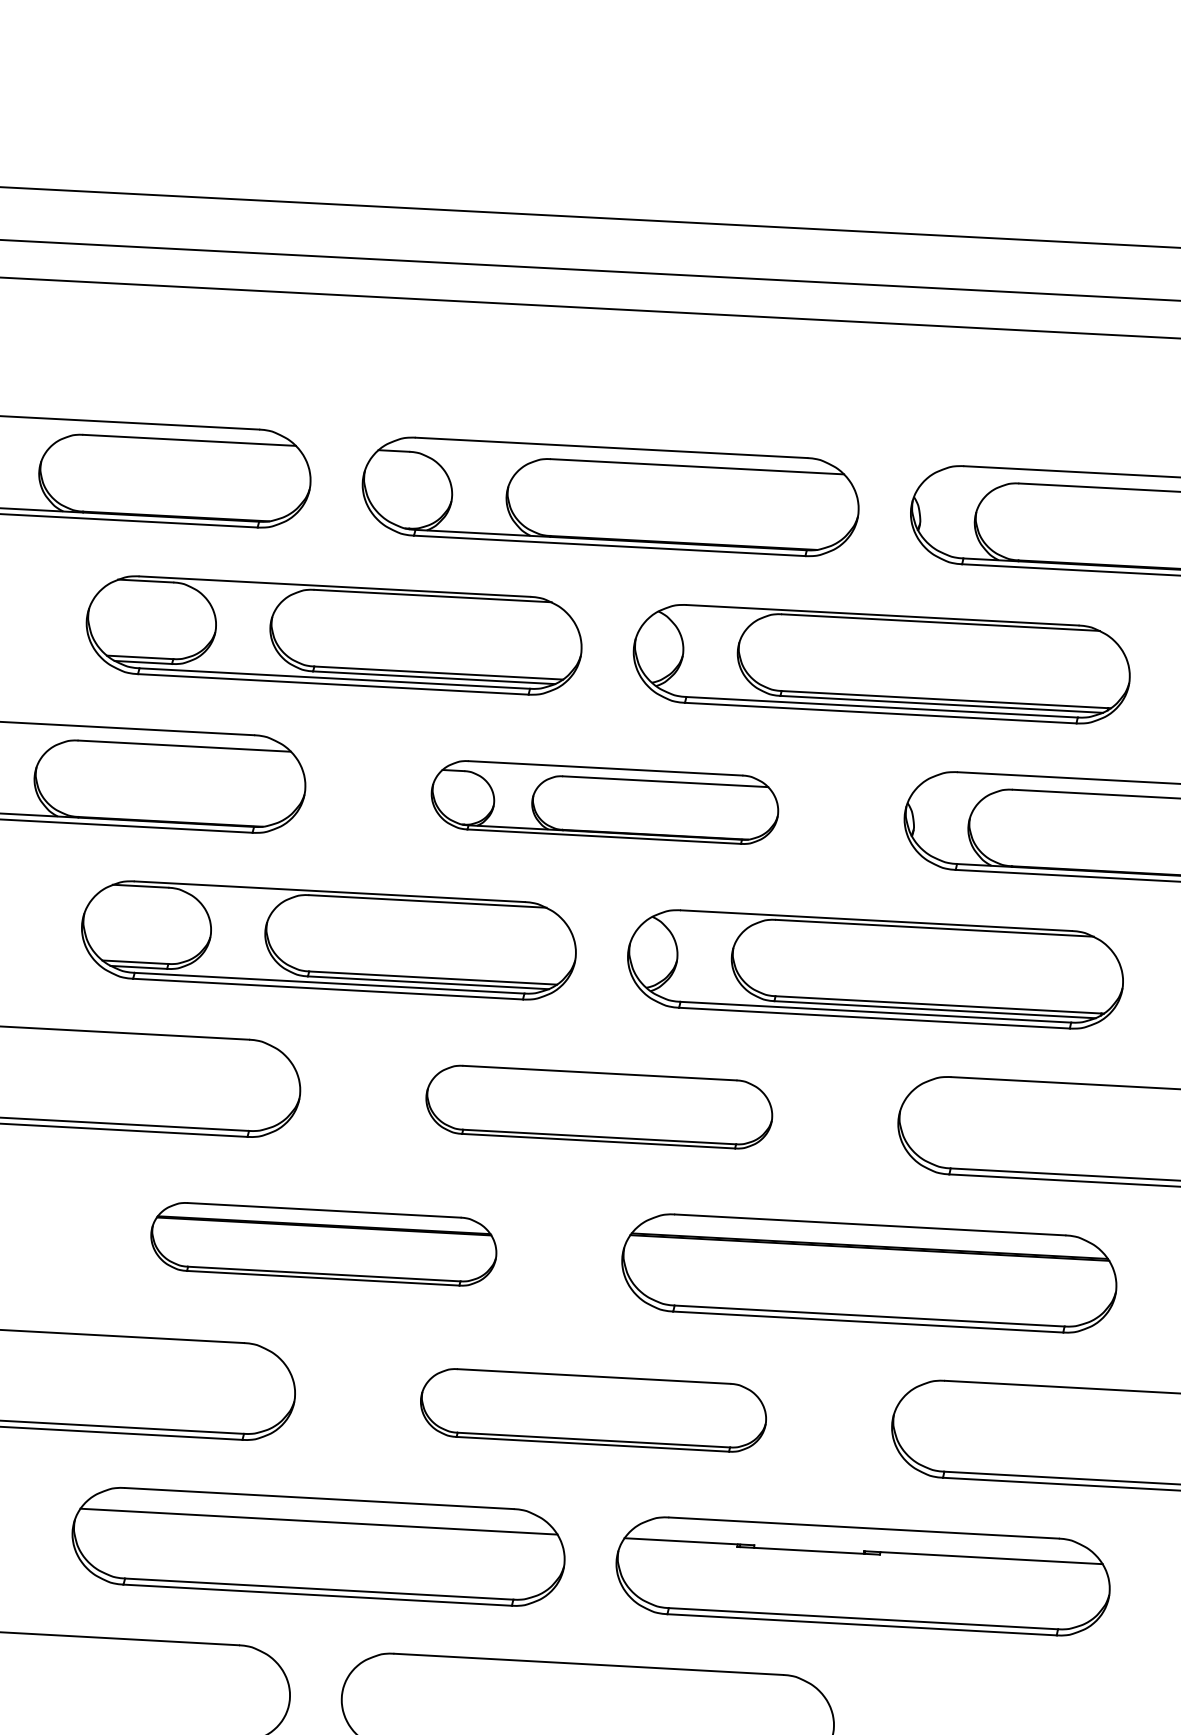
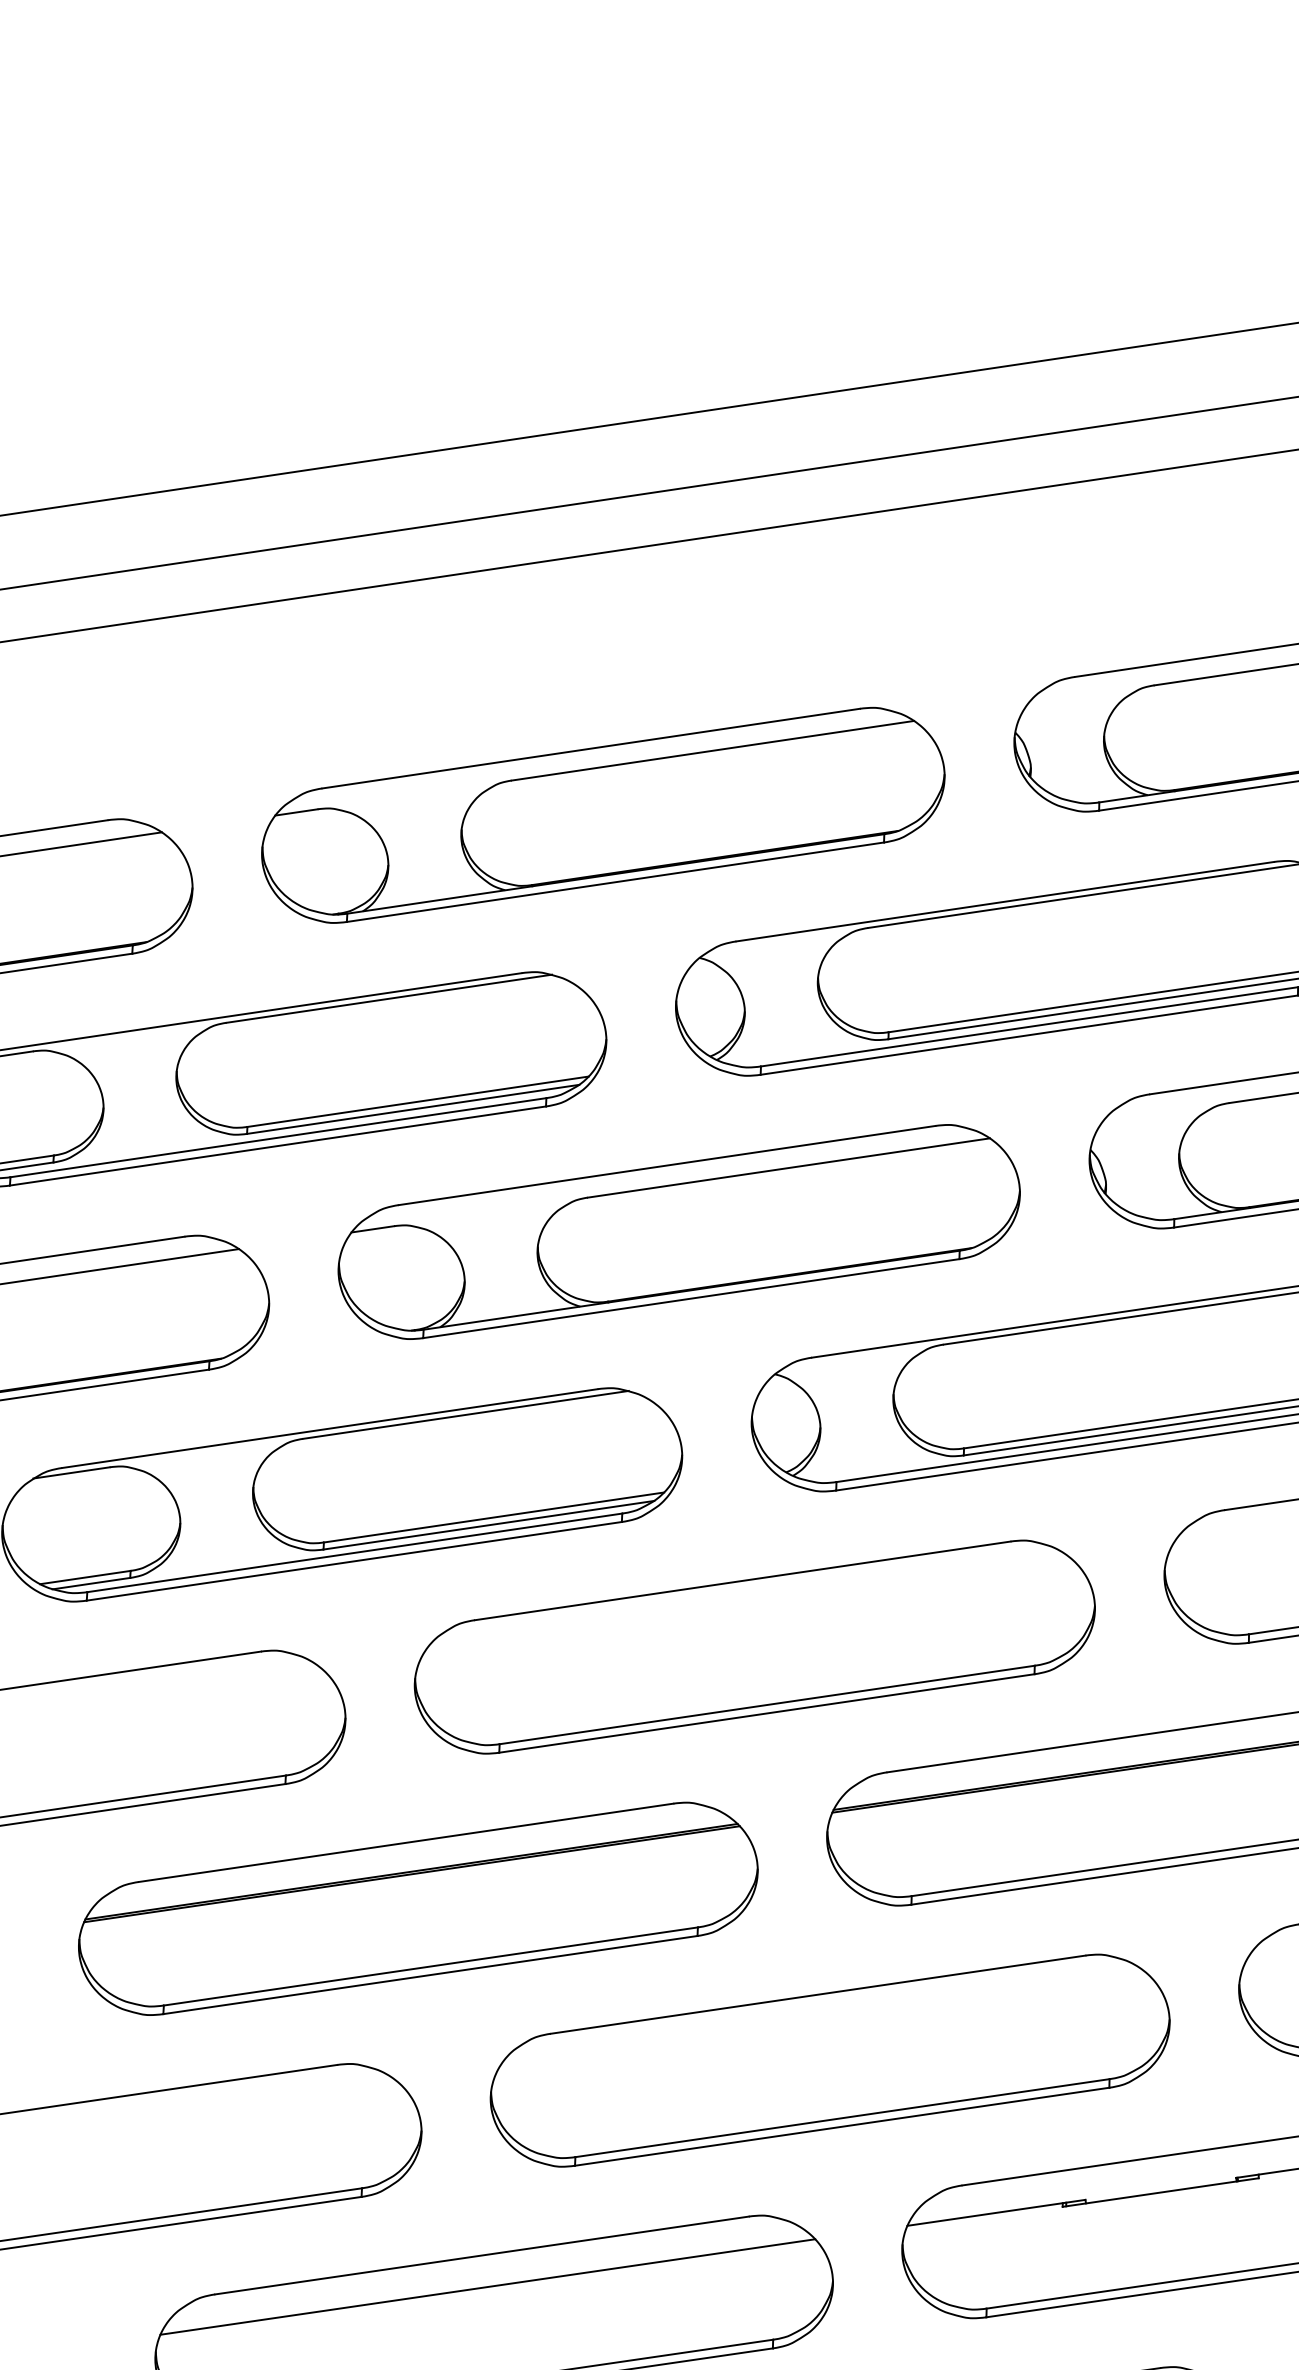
part: (604, 802) -> (678, 1232), size x1.43
part: (599, 1107) -> (755, 1647), size x1.43
part: (323, 1244) -> (418, 1909), size x1.43
part: (593, 1410) -> (830, 2060), size x1.43

